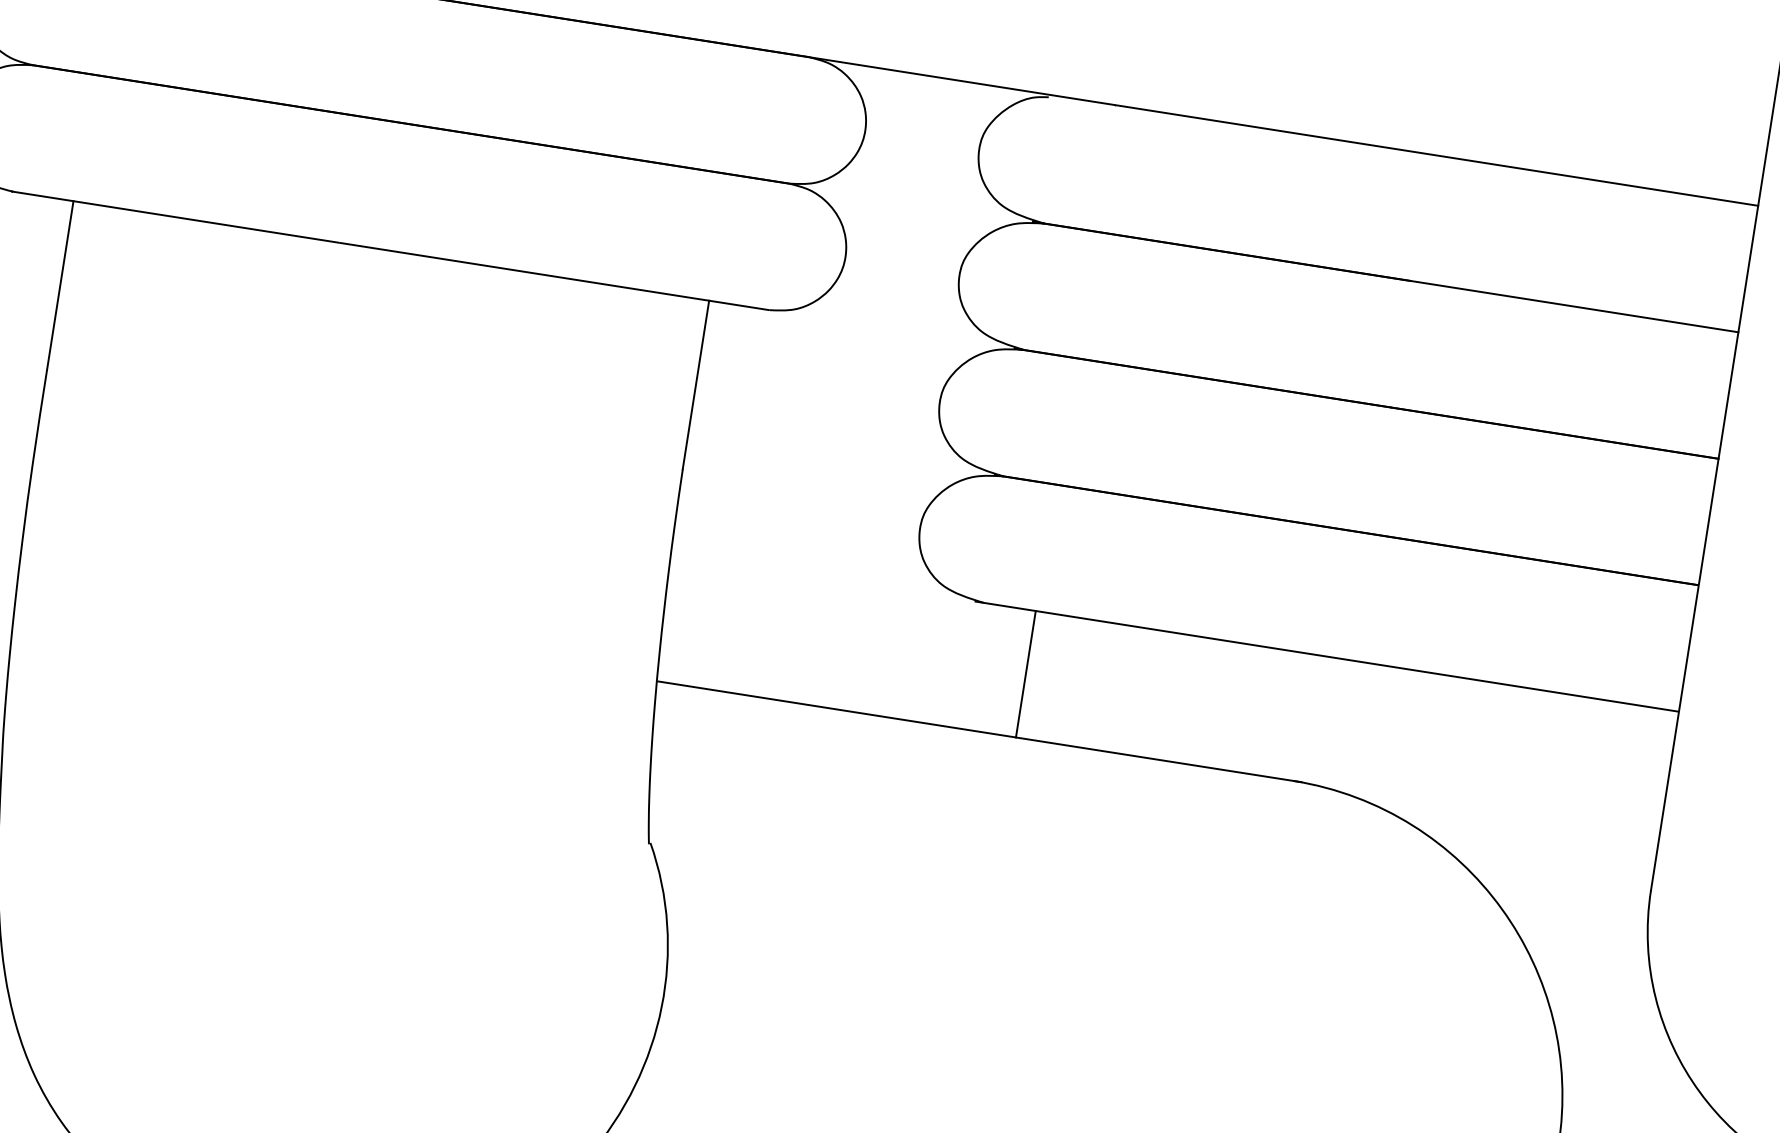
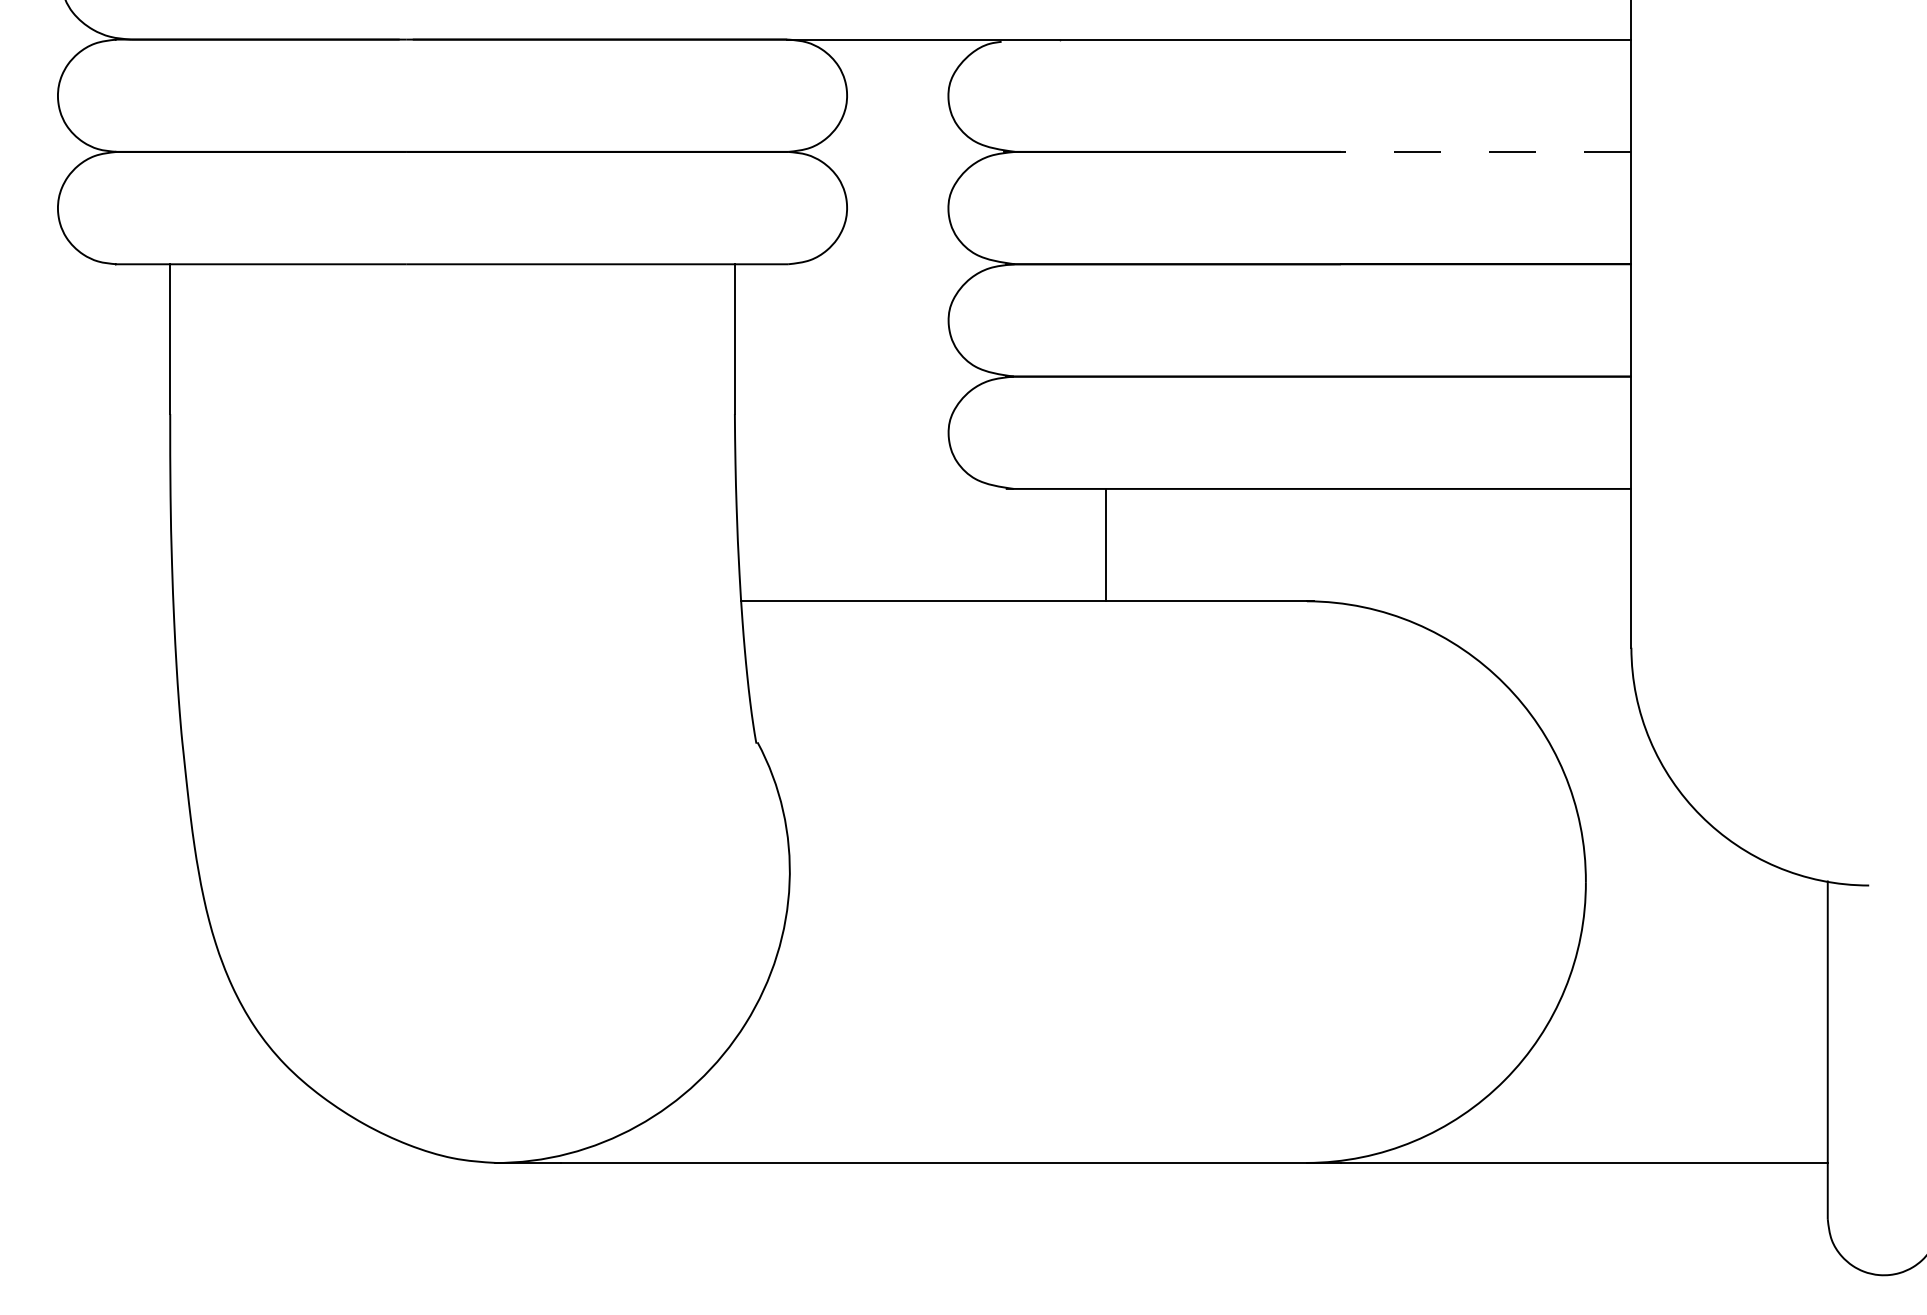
line: (1574, 306) -> (1485, 151), solid -> dashed
line: (1026, 673) -> (1106, 544), moved

